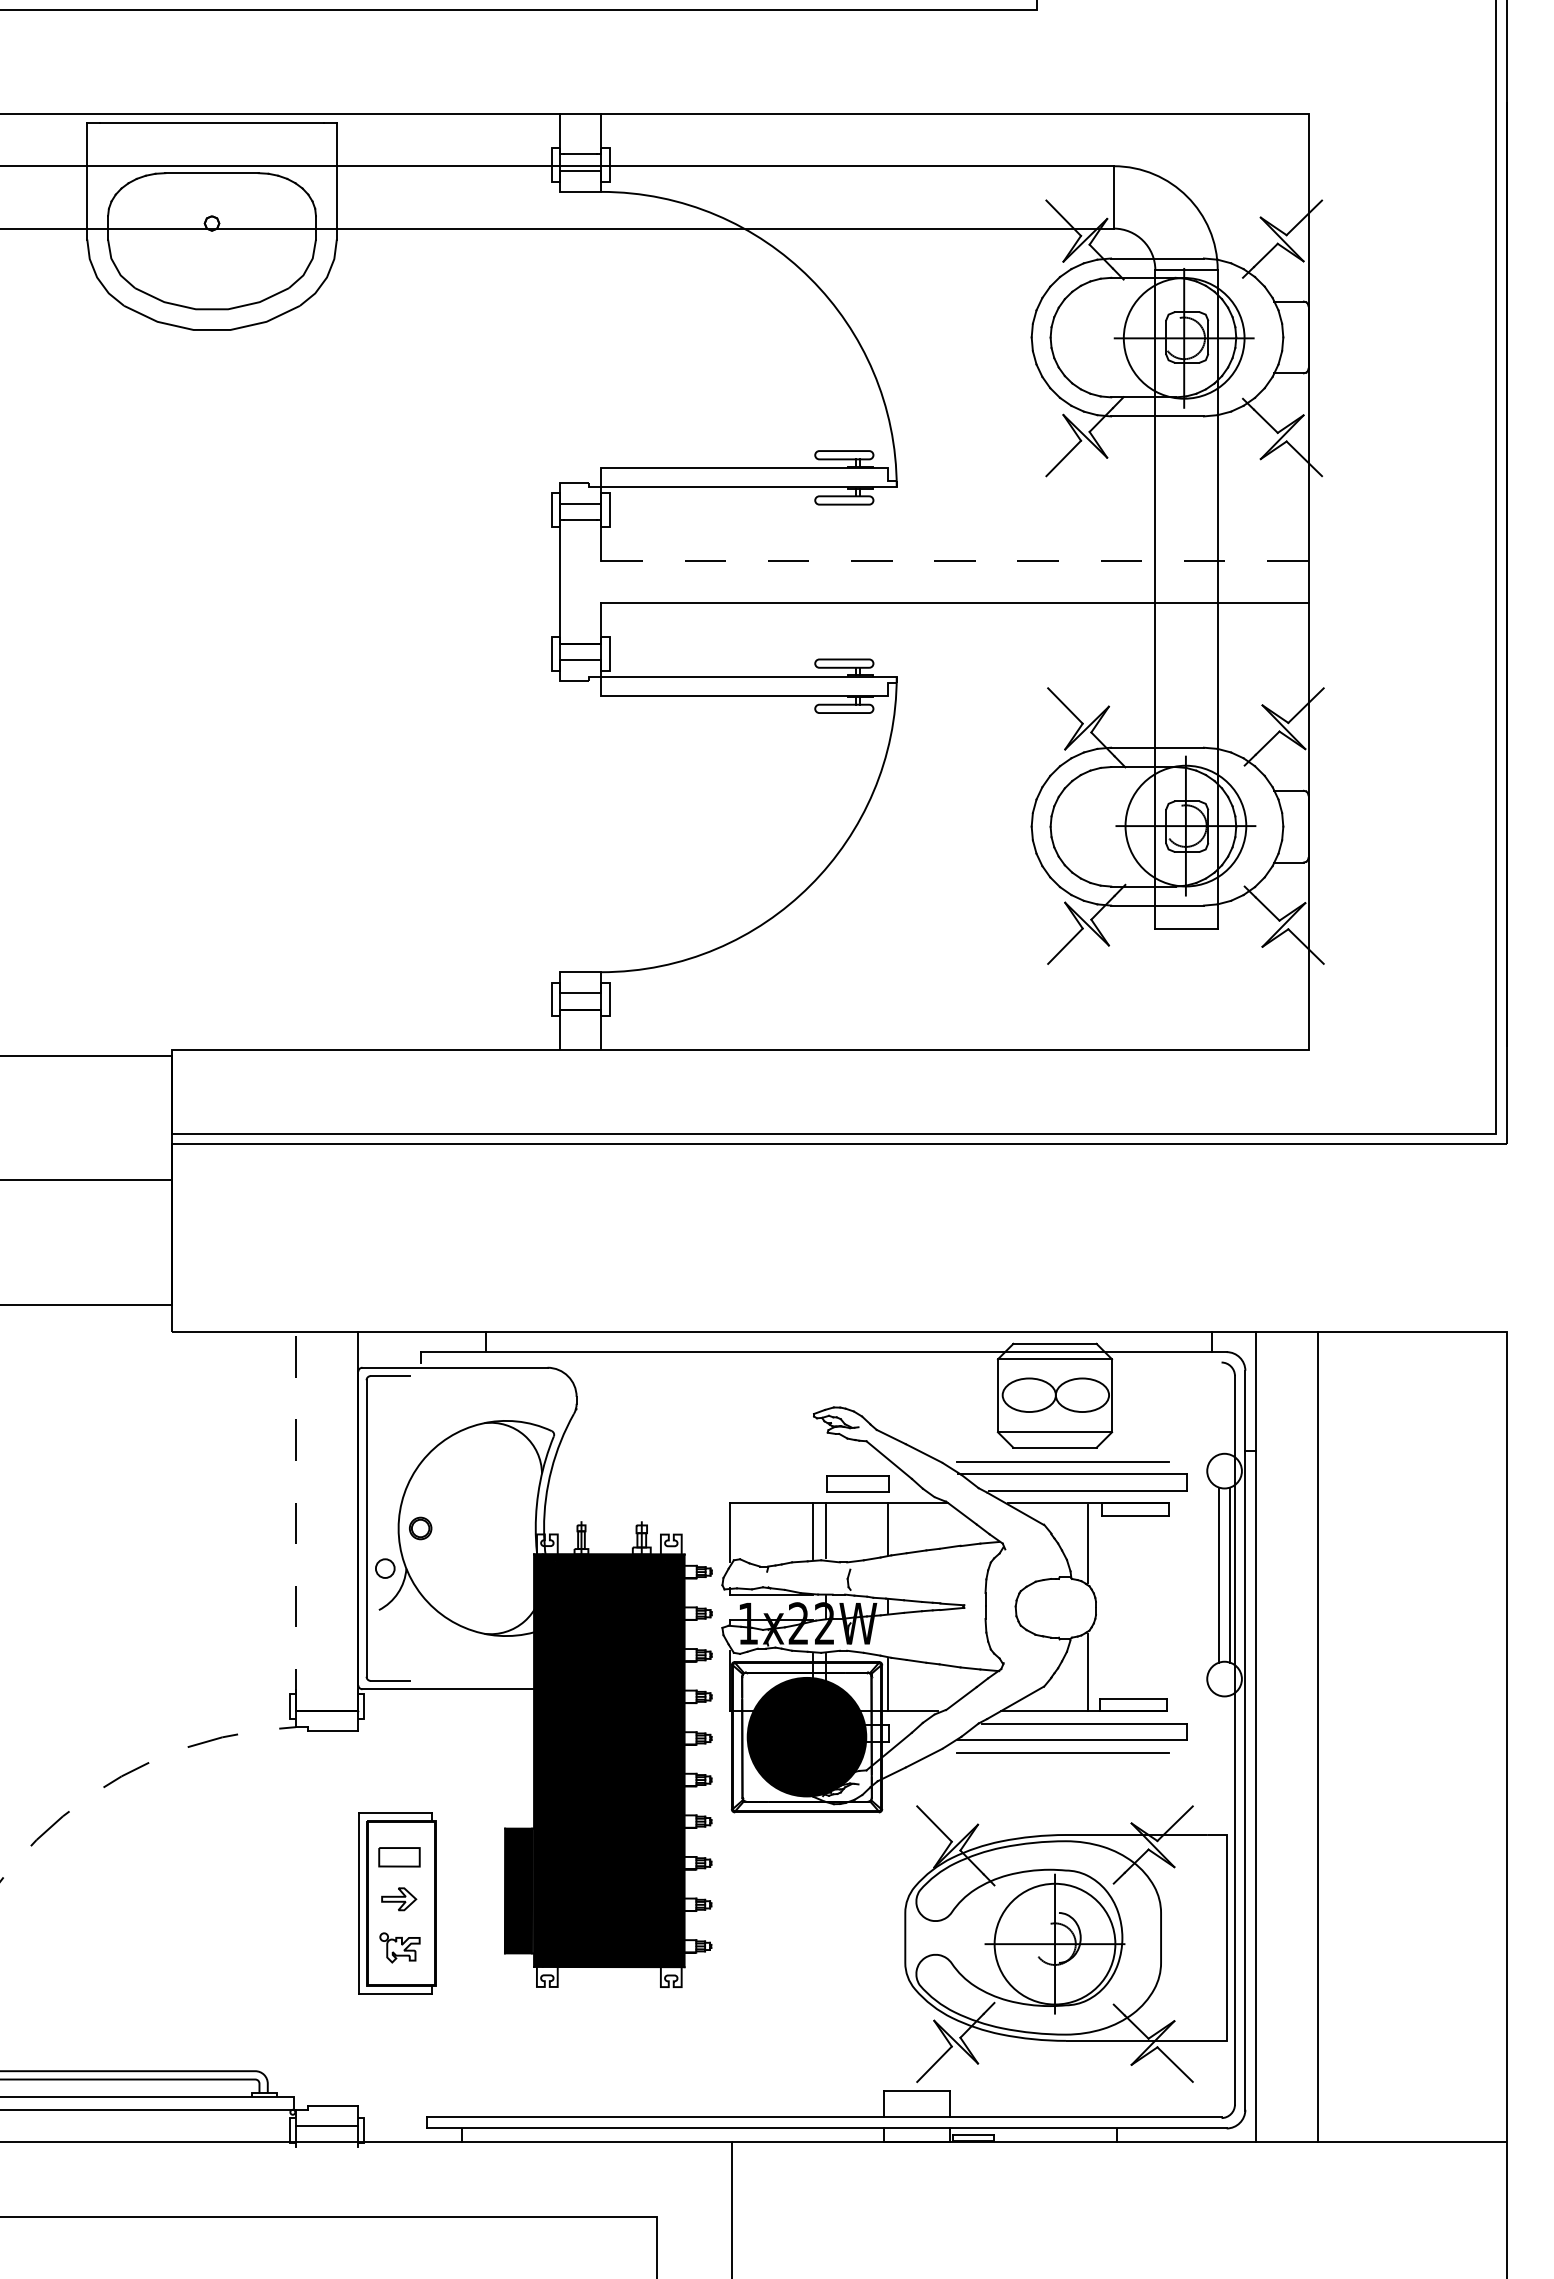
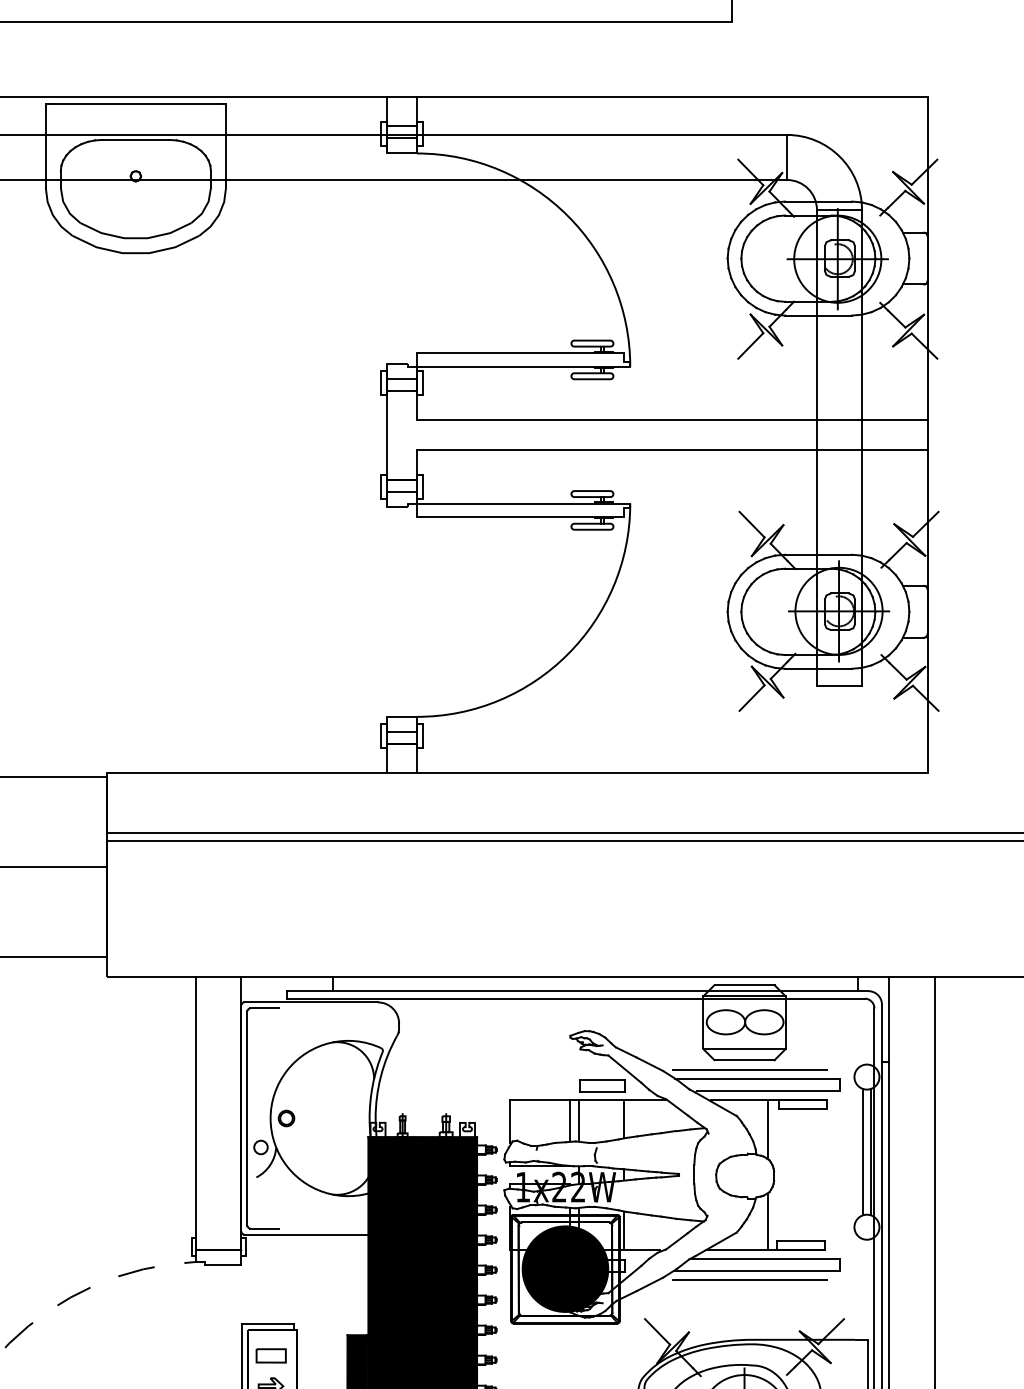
line: (954, 561) -> (671, 420), dashed -> solid
line: (821, 1362) -> (575, 998), added
line: (295, 1520) -> (196, 1112), dashed -> solid

